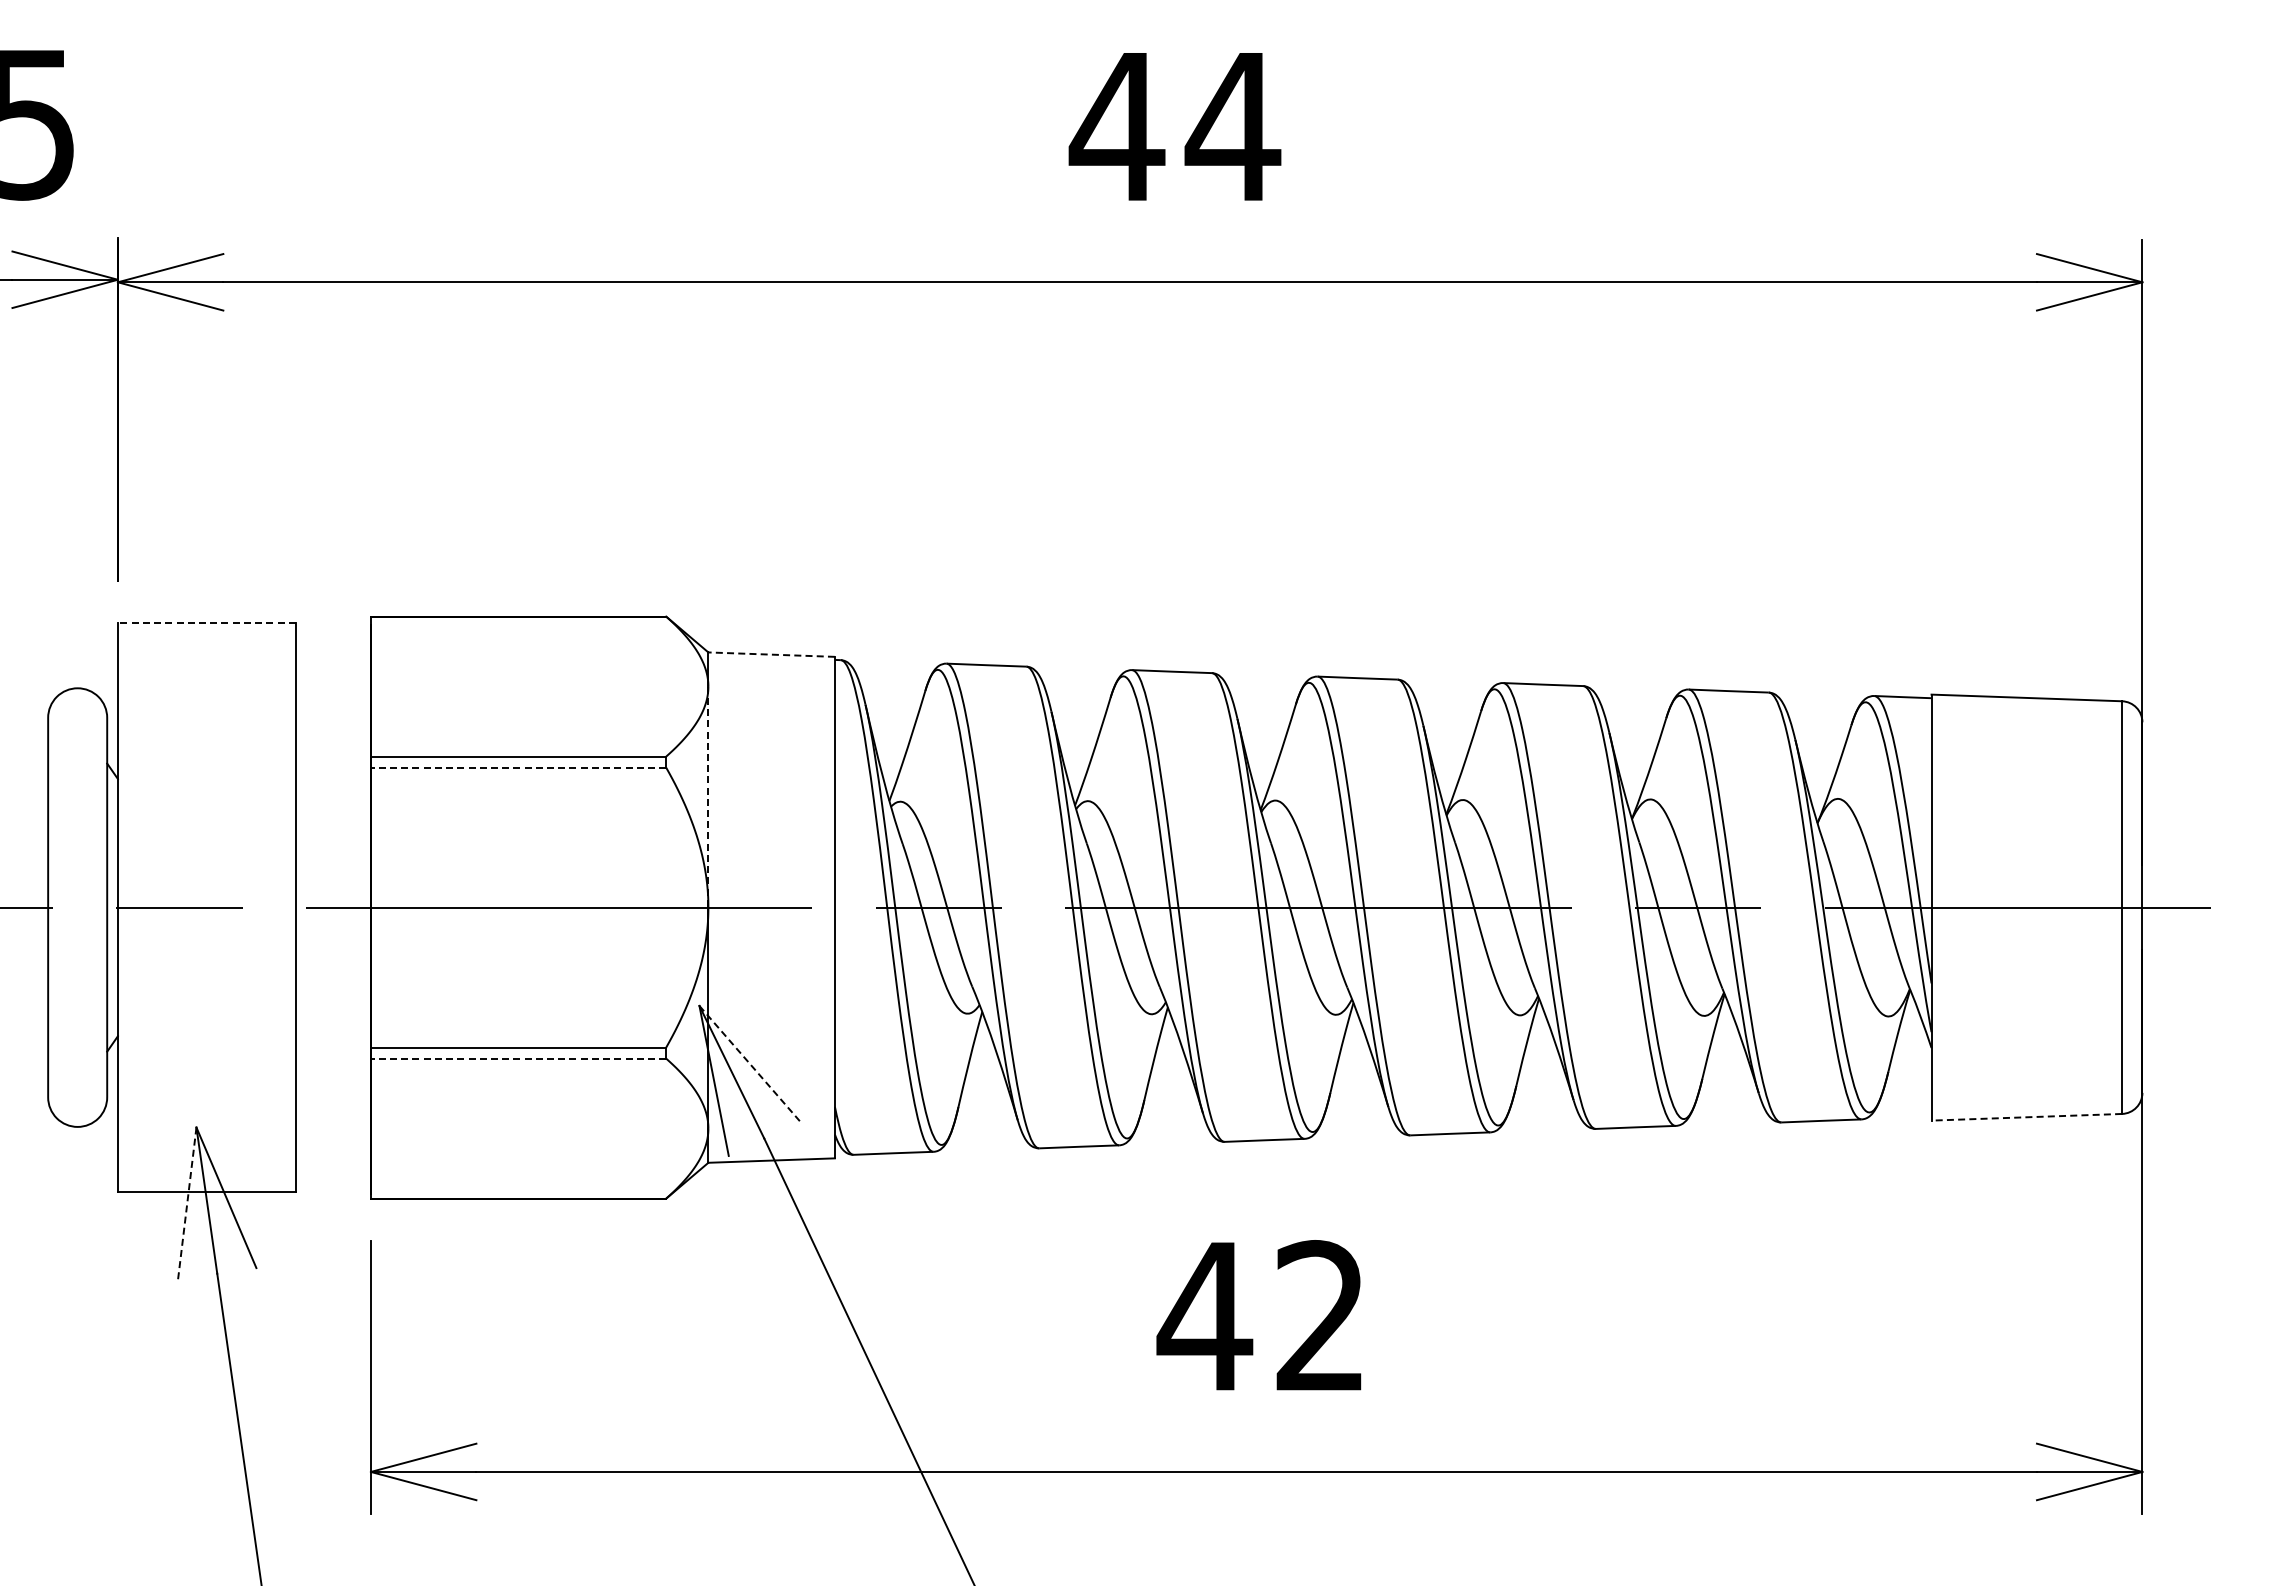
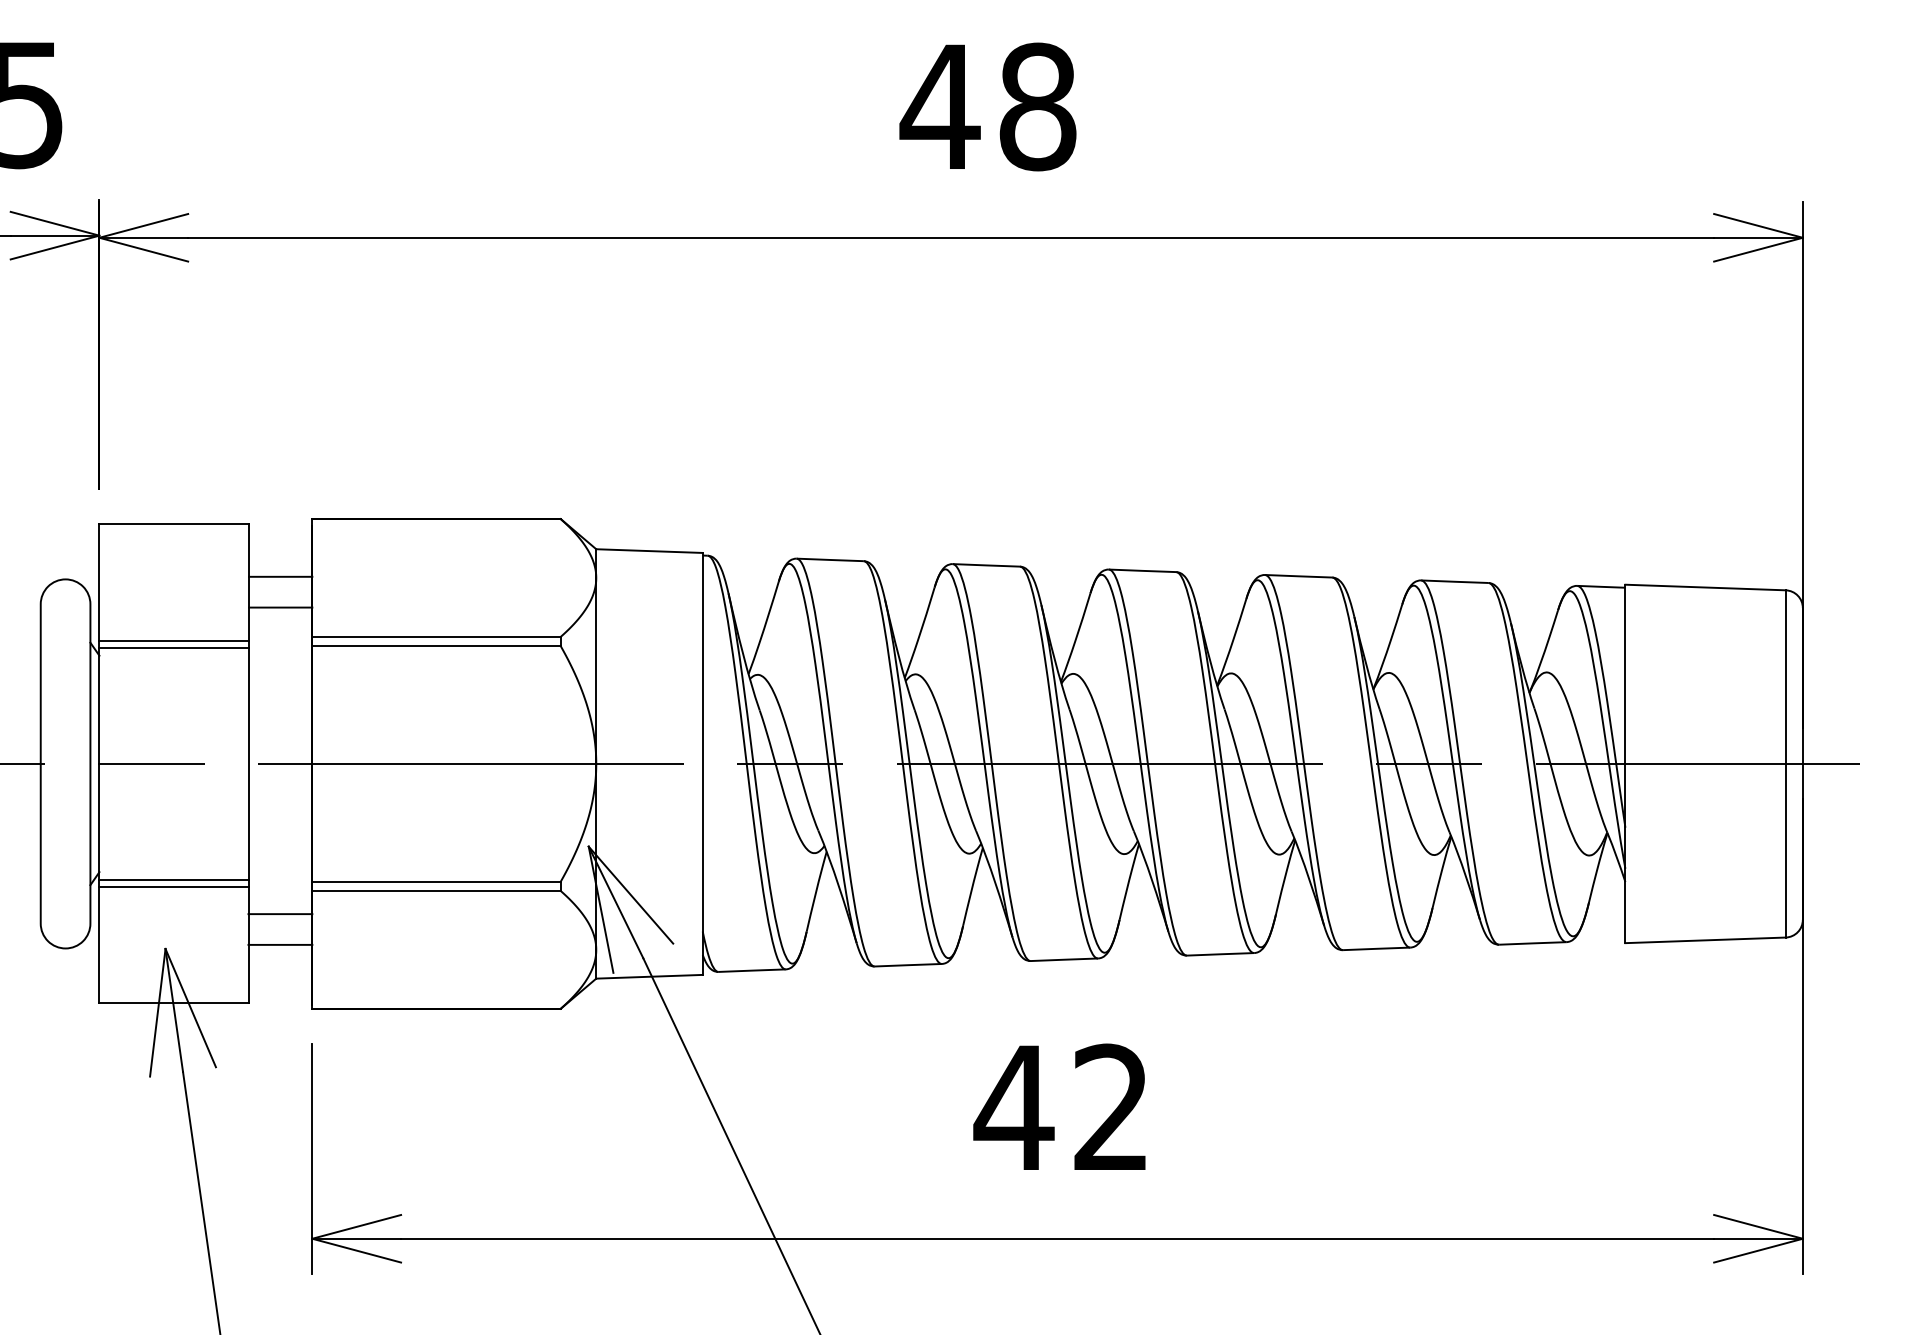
text: (1232, 126) -> (1037, 106), 44 -> 48
line: (206, 622) -> (173, 524), dashed -> solid
line: (771, 654) -> (649, 550), dashed -> solid
line: (332, 685) -> (279, 577), added
line: (332, 721) -> (279, 607), added
line: (206, 761) -> (173, 640), added
line: (518, 767) -> (436, 646), dashed -> solid
line: (206, 769) -> (173, 647), added
line: (708, 797) -> (596, 671), dashed -> solid
line: (206, 1045) -> (173, 879), added
line: (206, 1053) -> (173, 886), added
line: (518, 1058) -> (436, 890), dashed -> solid
line: (749, 1063) -> (630, 895), dashed -> solid
line: (332, 1086) -> (279, 914), added
line: (2026, 1117) -> (1705, 940), dashed -> solid
line: (332, 1122) -> (279, 944), added
line: (187, 1203) -> (157, 1012), dashed -> solid

